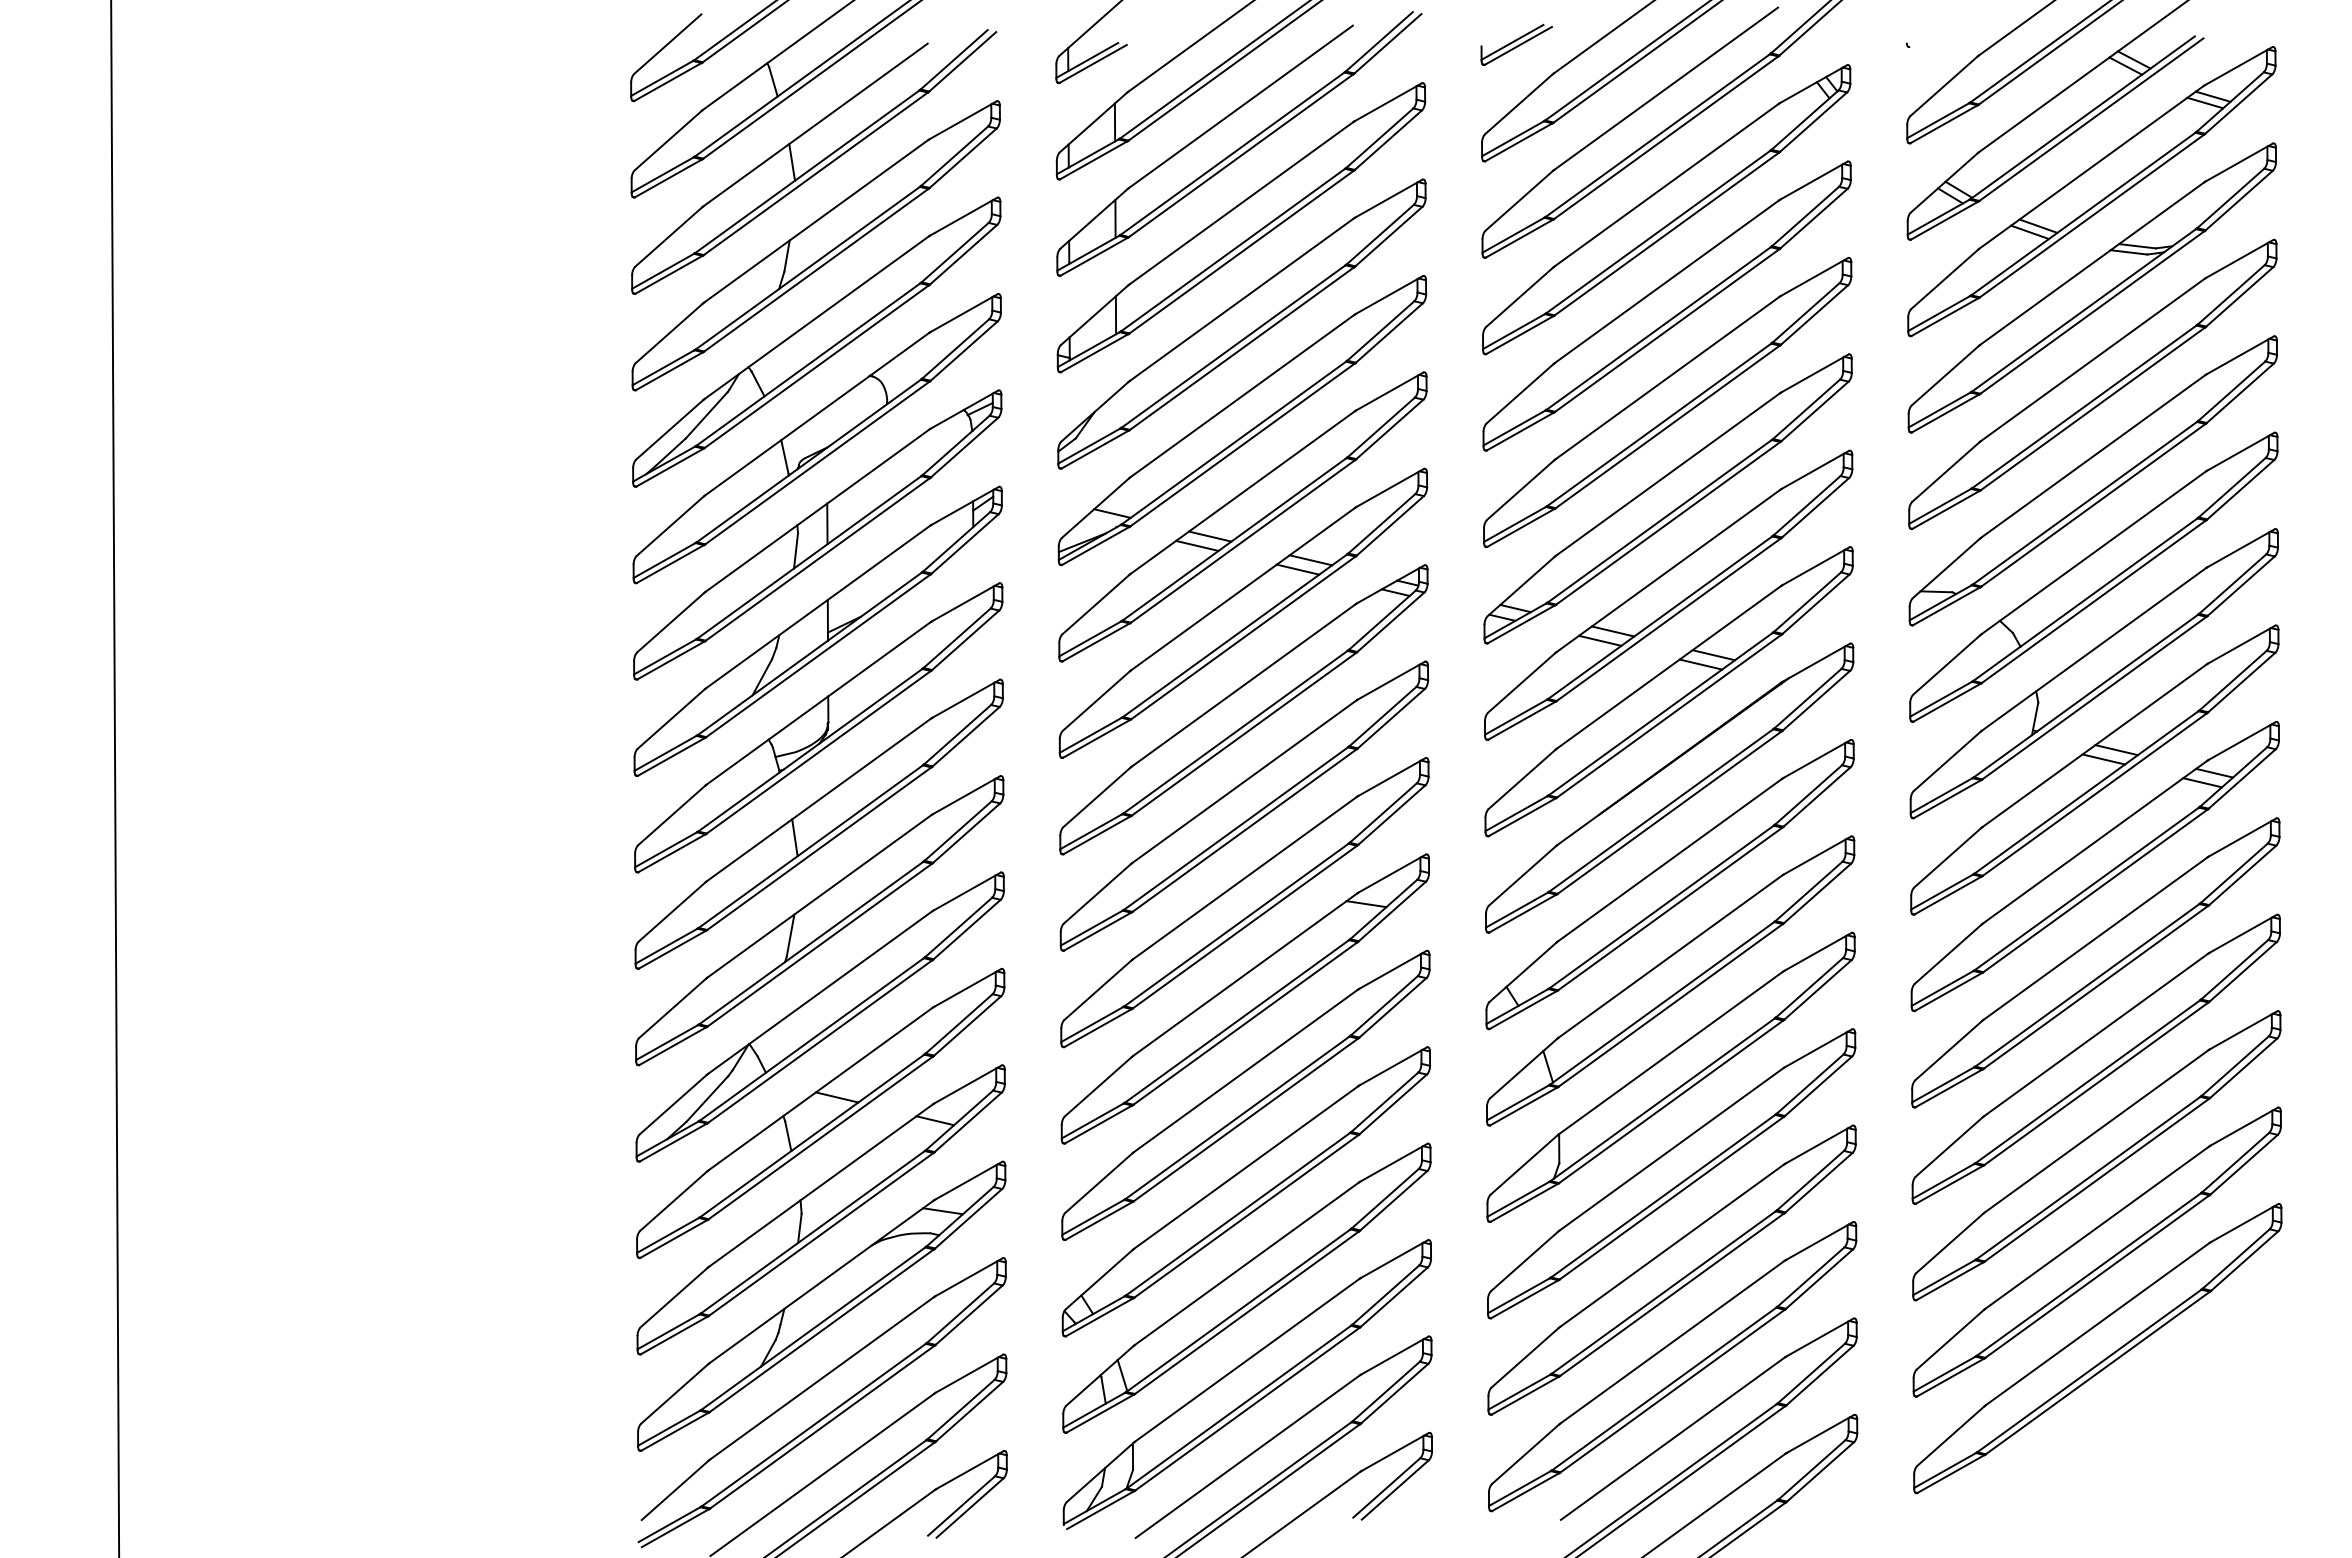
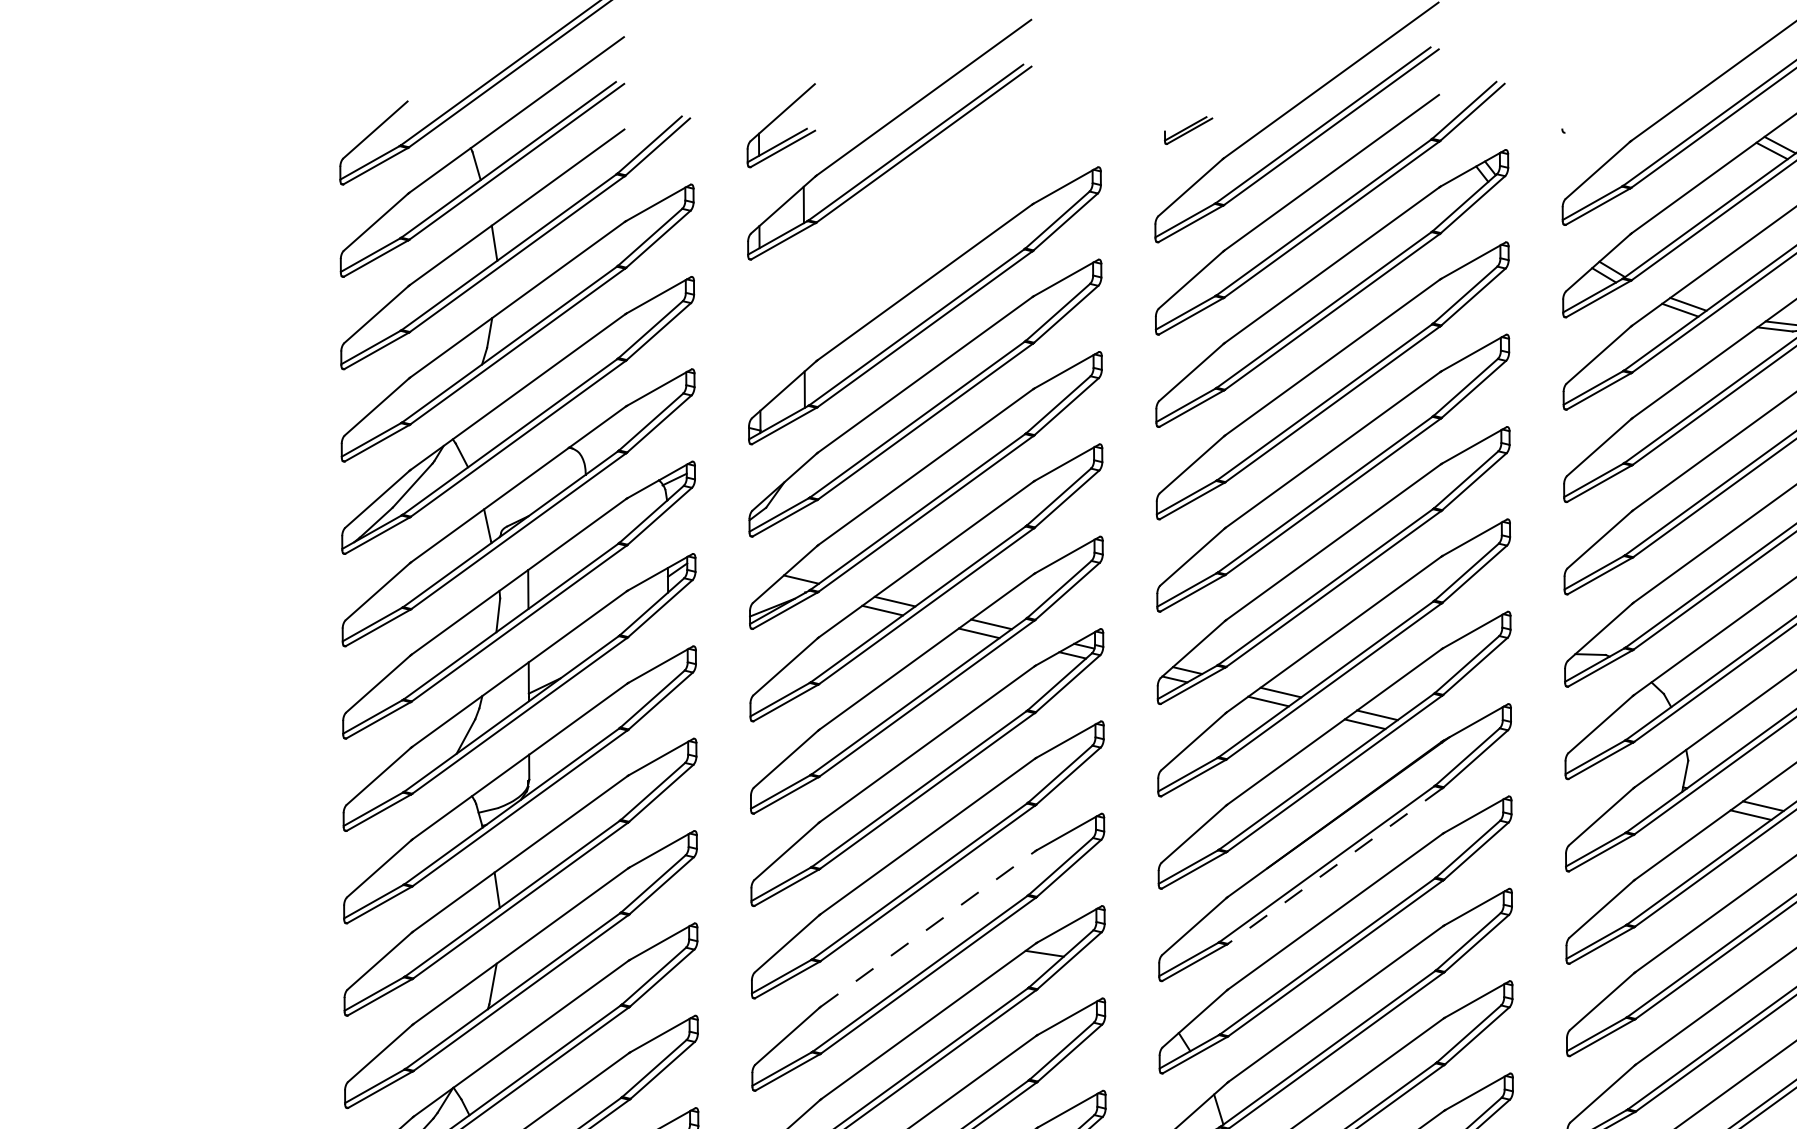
part: (1516, 44) -> (1188, 130), size x0.7
part: (1239, 143) -> (923, 225), removed
line: (1669, 812) -> (1334, 865), solid -> dashed
line: (1245, 877) -> (928, 928), solid -> dashed

